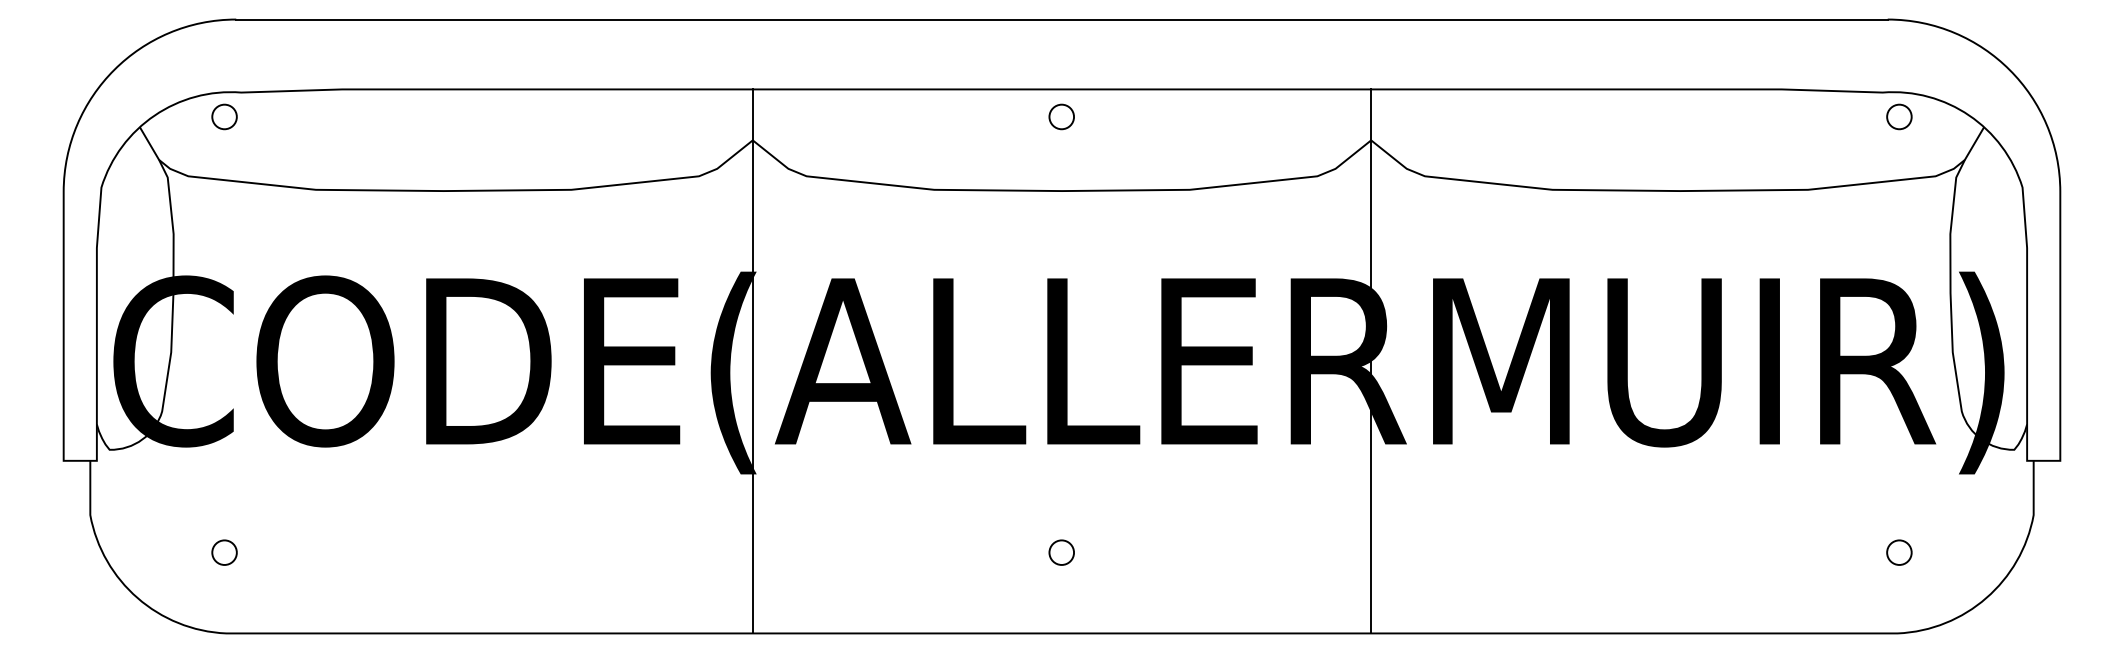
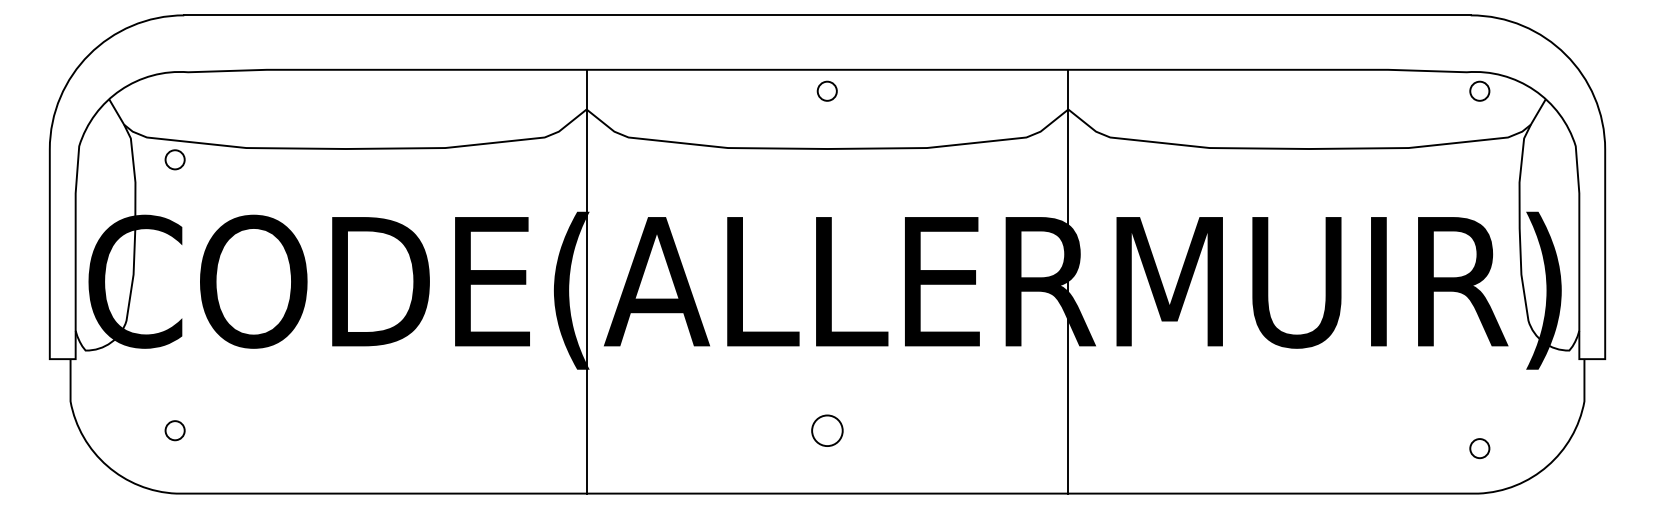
circle: (224, 116) -> (175, 159), moved
circle: (1061, 552) -> (827, 430), size x1.6
circle: (1899, 552) -> (1479, 448), moved

